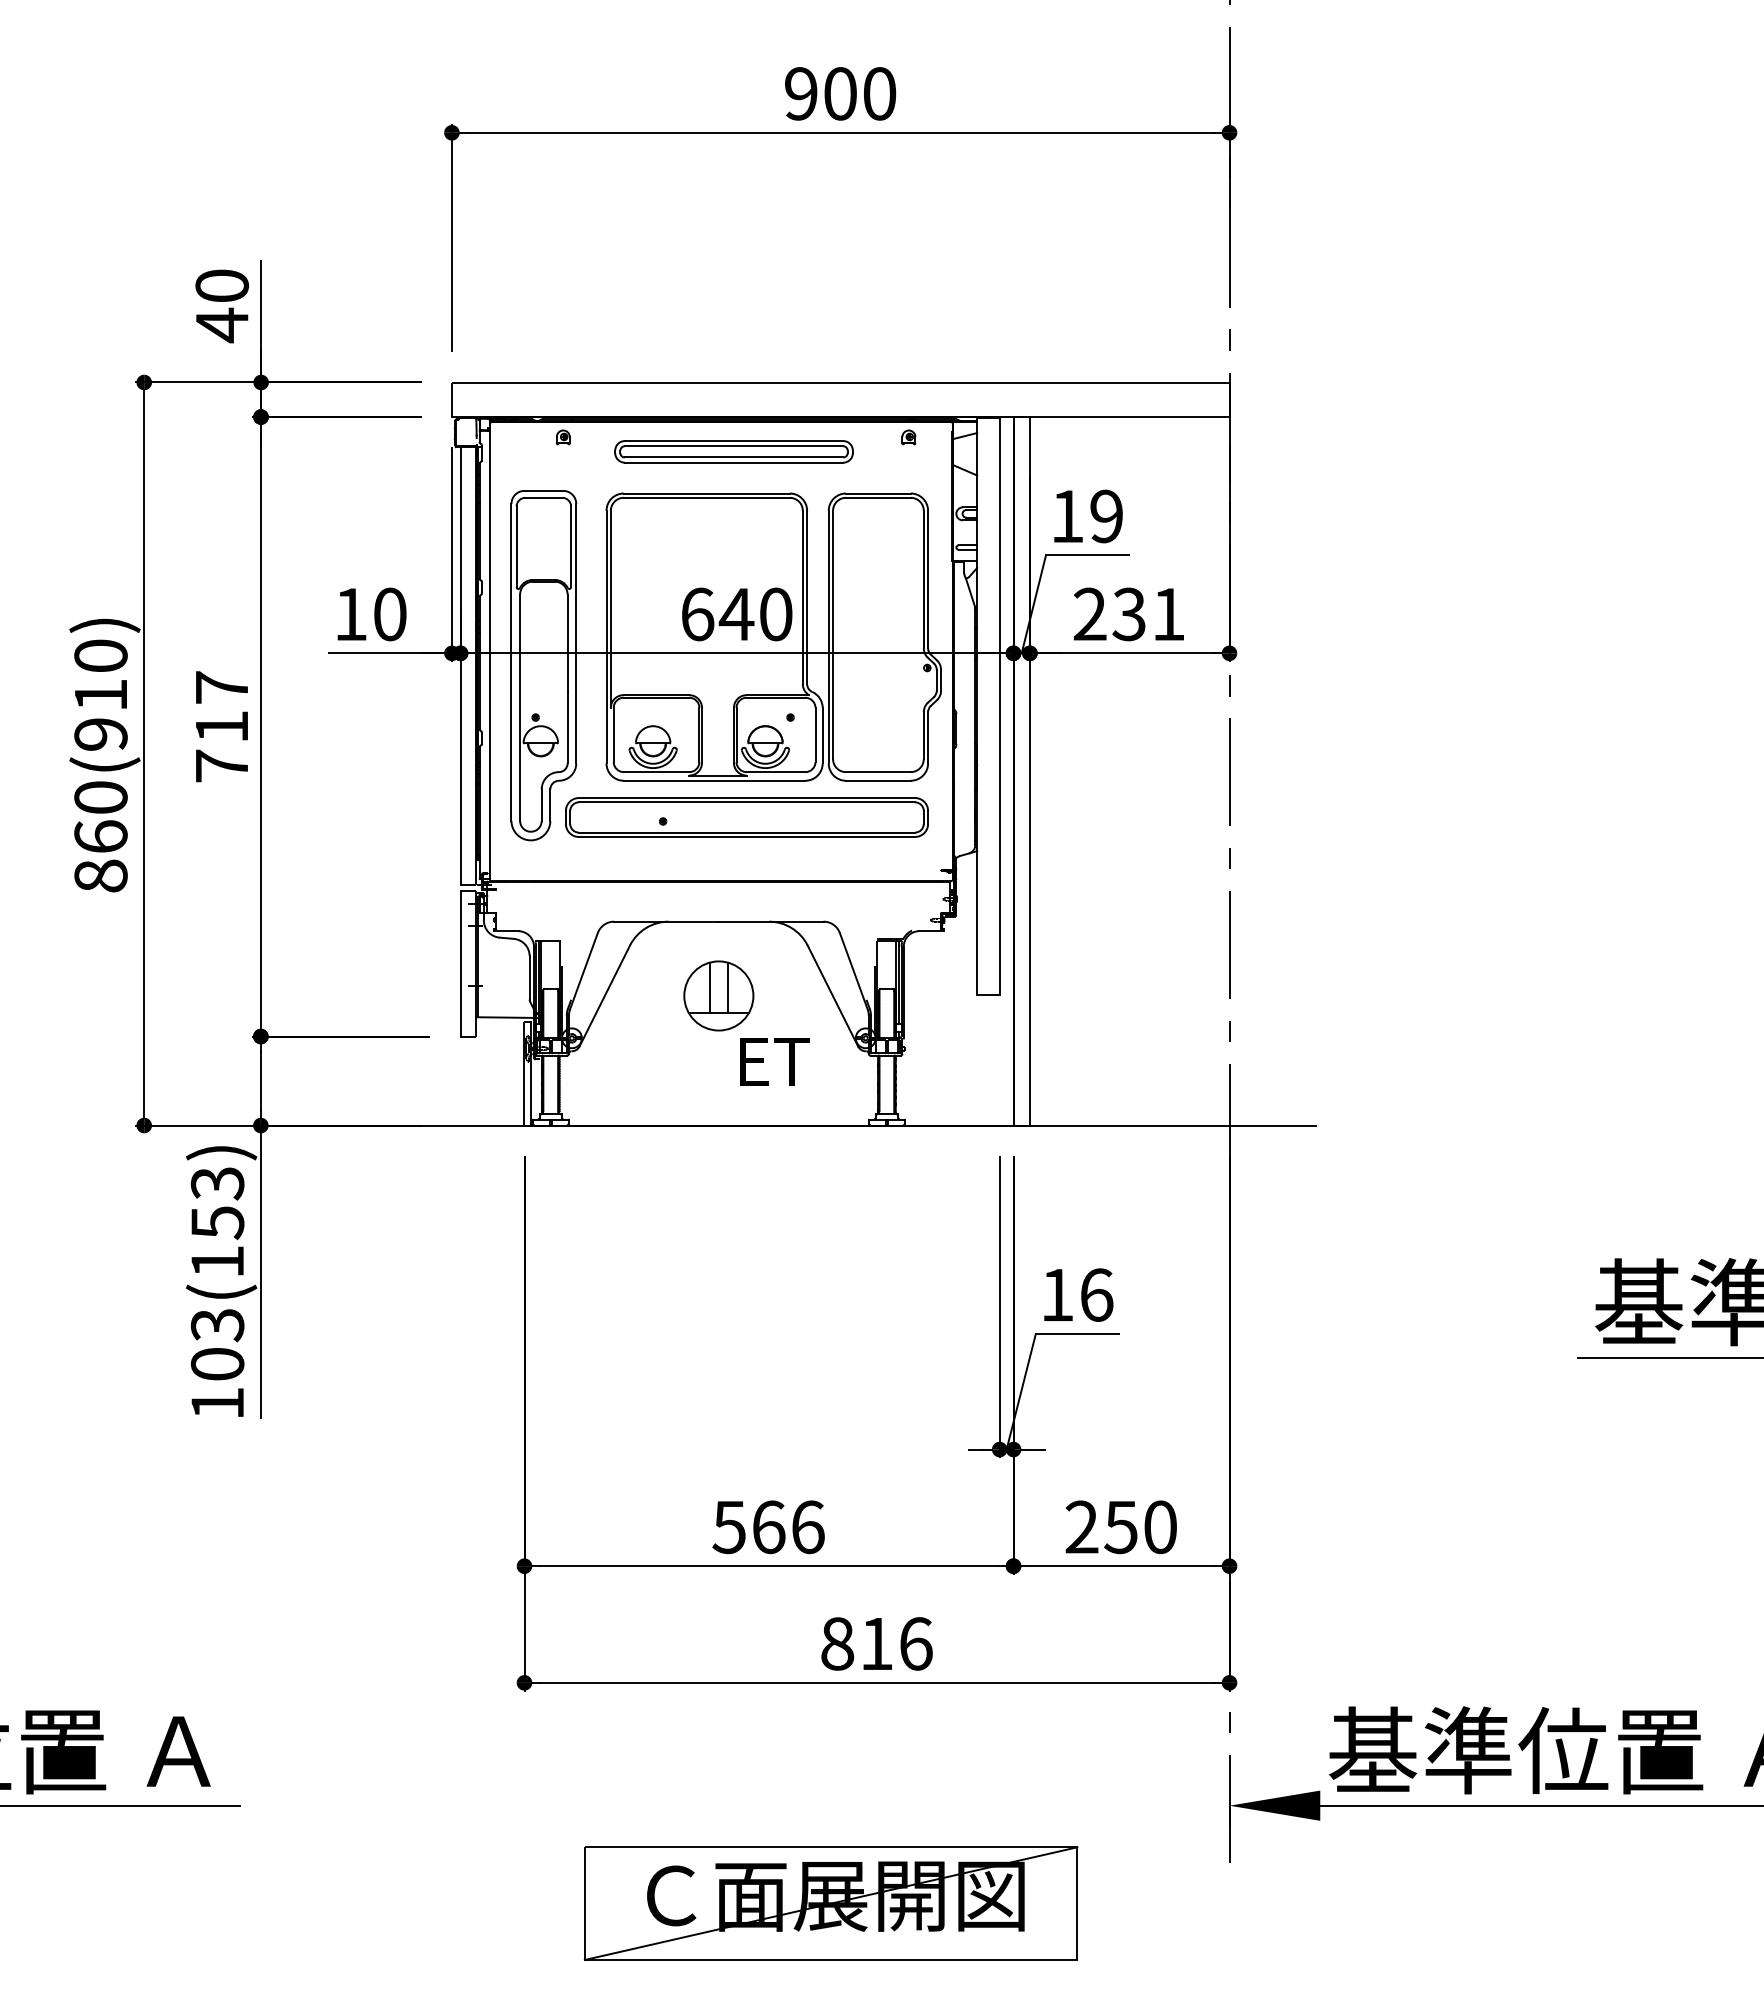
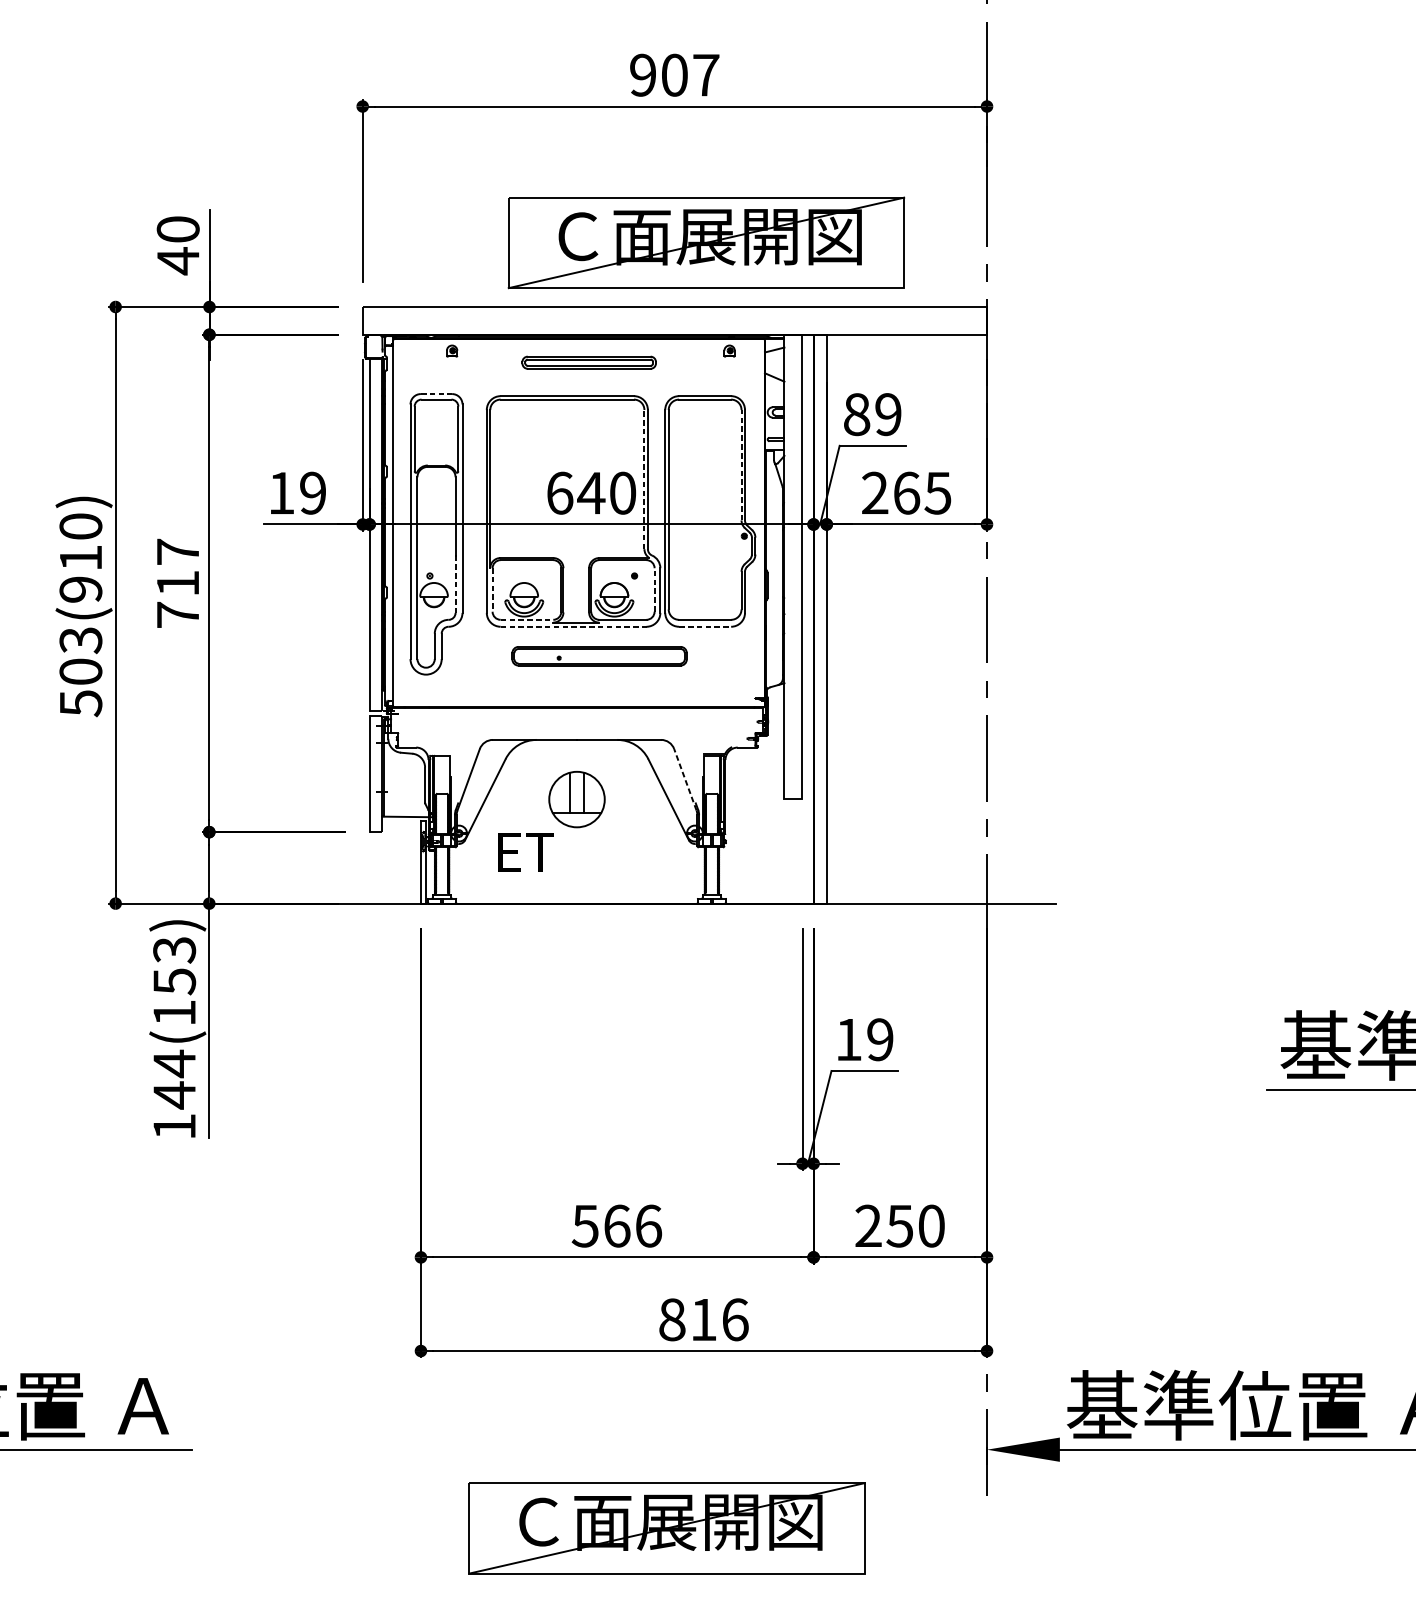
text: (879, 93) -> (705, 74), 900 -> 907
part: (879, 302) -> (705, 242), added
part: (733, 451) -> (588, 362), size x0.7
line: (544, 490) -> (437, 393), solid -> dashed
text: (1067, 516) -> (856, 414), 19 -> 89
line: (923, 579) -> (741, 465), solid -> dashed
line: (802, 597) -> (644, 479), solid -> dashed
text: (390, 614) -> (313, 493), 10 -> 19
text: (1148, 614) -> (921, 493), 231 -> 265
line: (567, 727) -> (455, 584), solid -> dashed
line: (815, 734) -> (654, 589), solid -> dashed
line: (613, 735) -> (492, 590), solid -> dashed
line: (656, 772) -> (526, 620), solid -> dashed
line: (714, 780) -> (573, 626), solid -> dashed
line: (878, 780) -> (705, 626), solid -> dashed
part: (746, 817) -> (599, 656), size x0.6
text: (100, 837) -> (80, 672), 860(910) -> 503(910)
line: (853, 971) -> (685, 779), solid -> dashed
text: (774, 1061) -> (526, 852), moved
text: (1096, 1294) -> (880, 1039), 16 -> 19
text: (217, 1344) -> (174, 1079), 103(153) -> 144(153)

